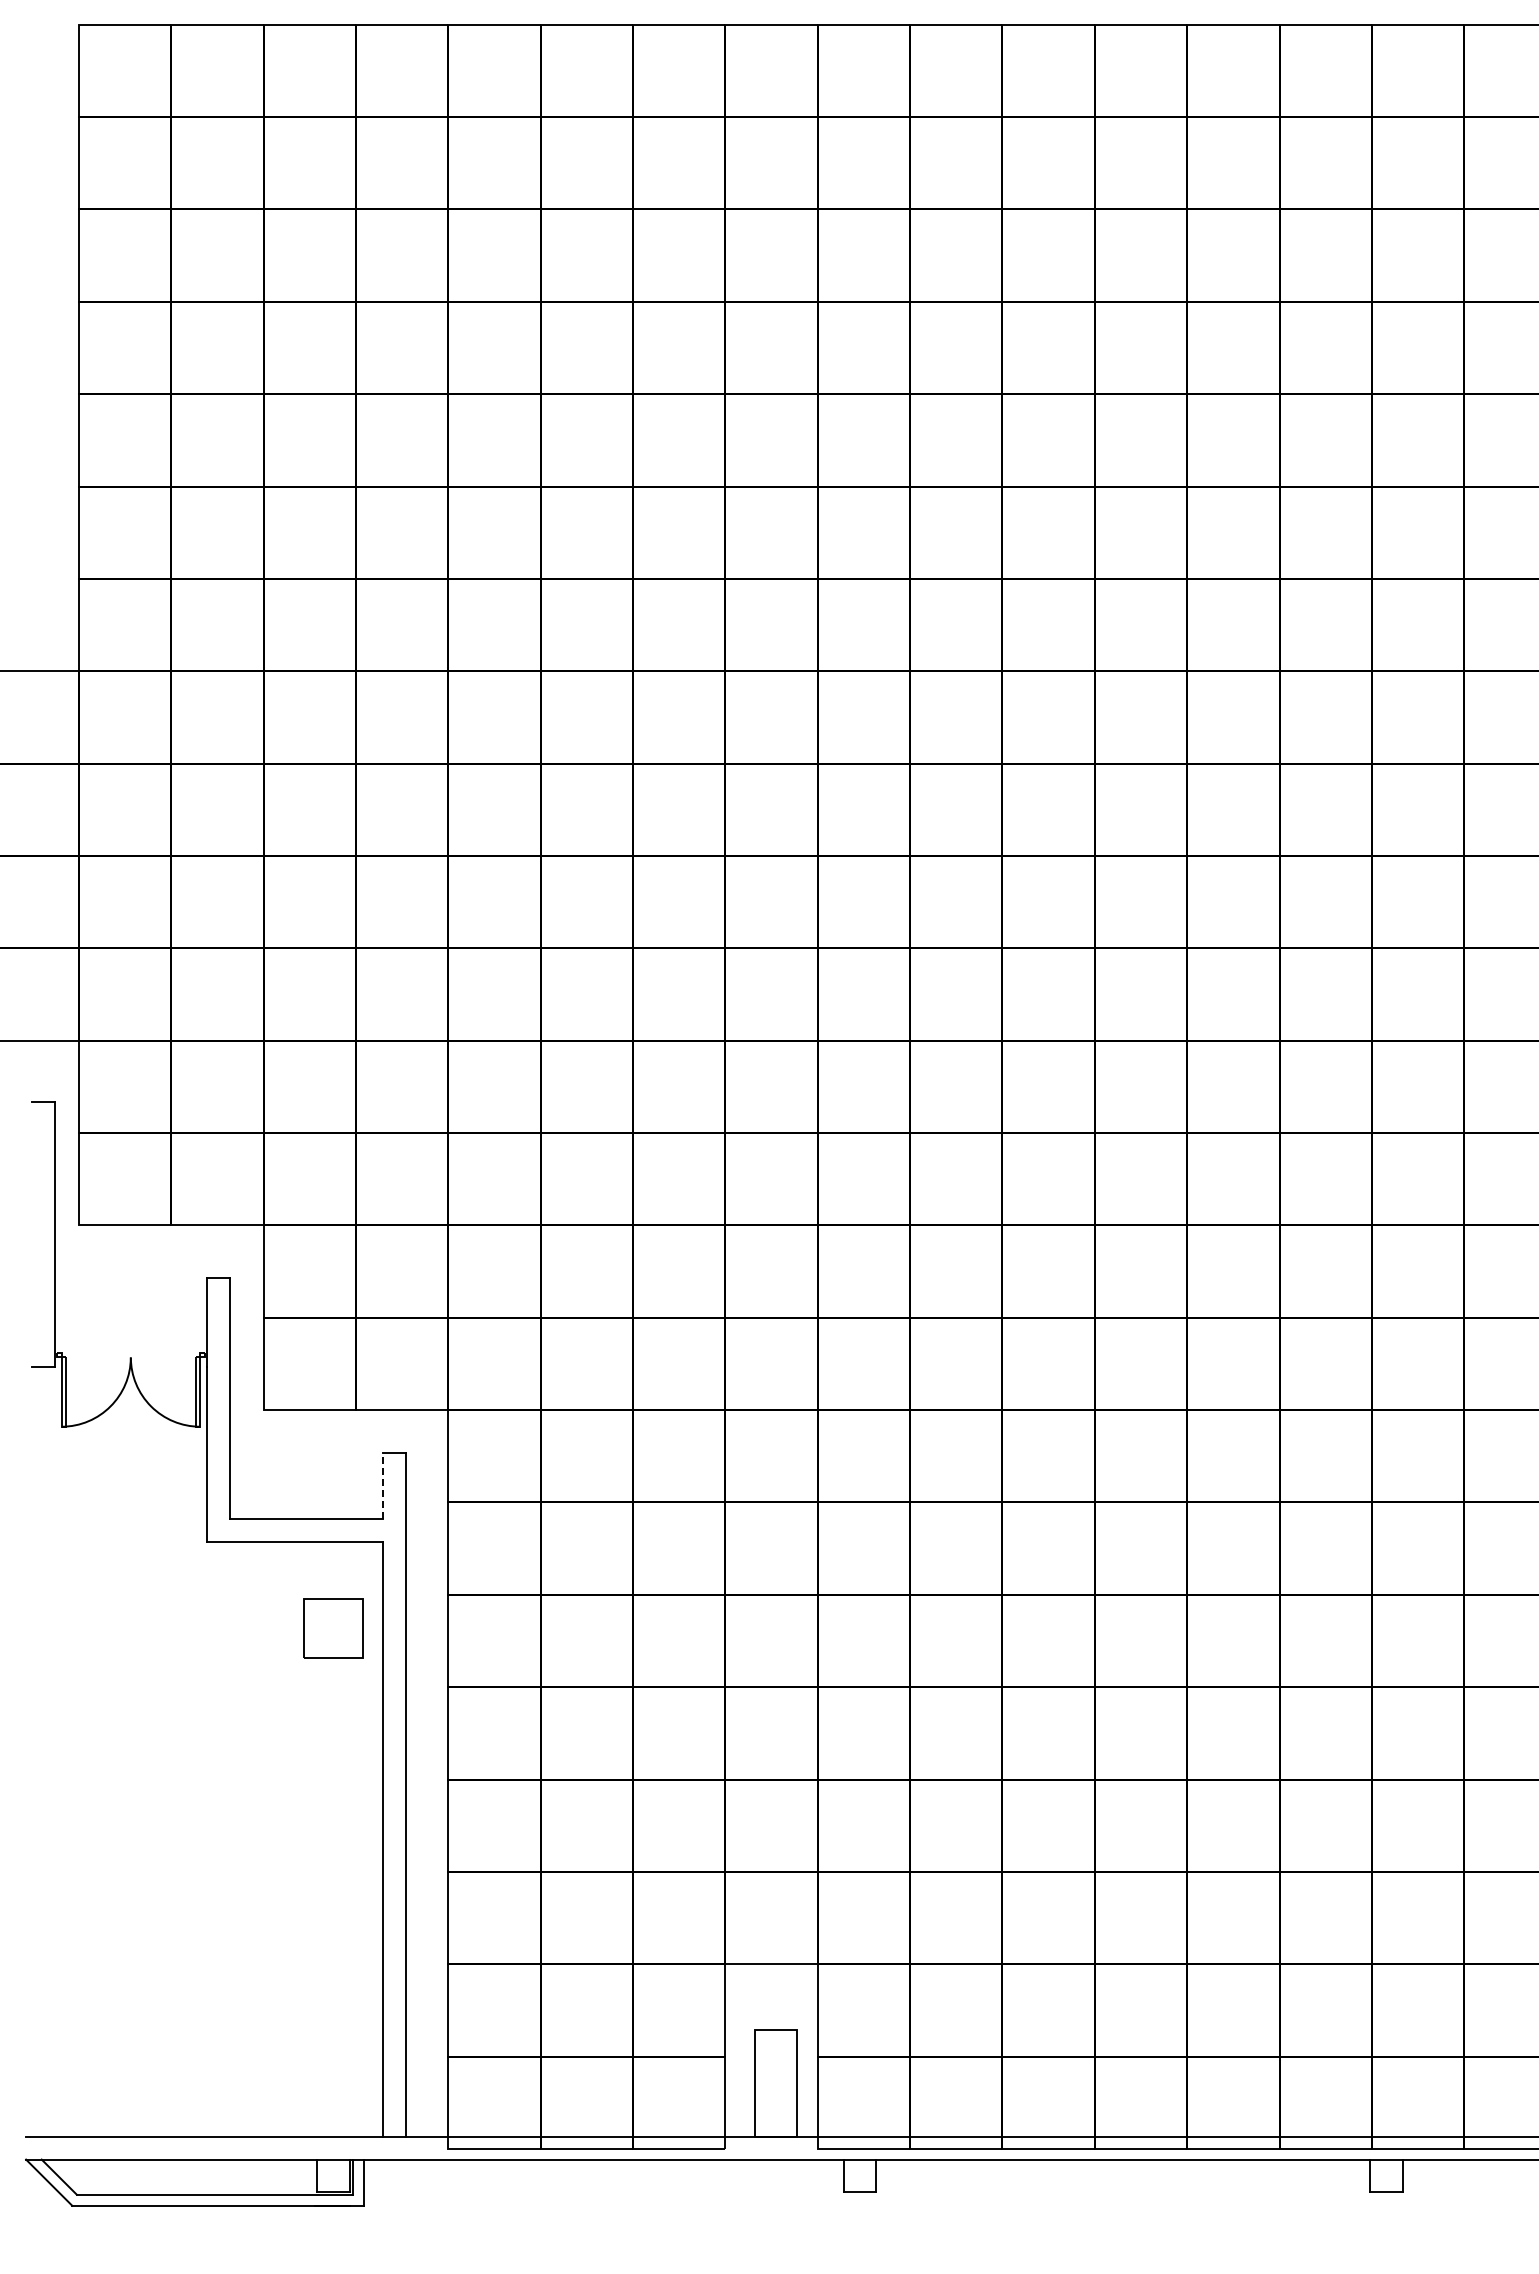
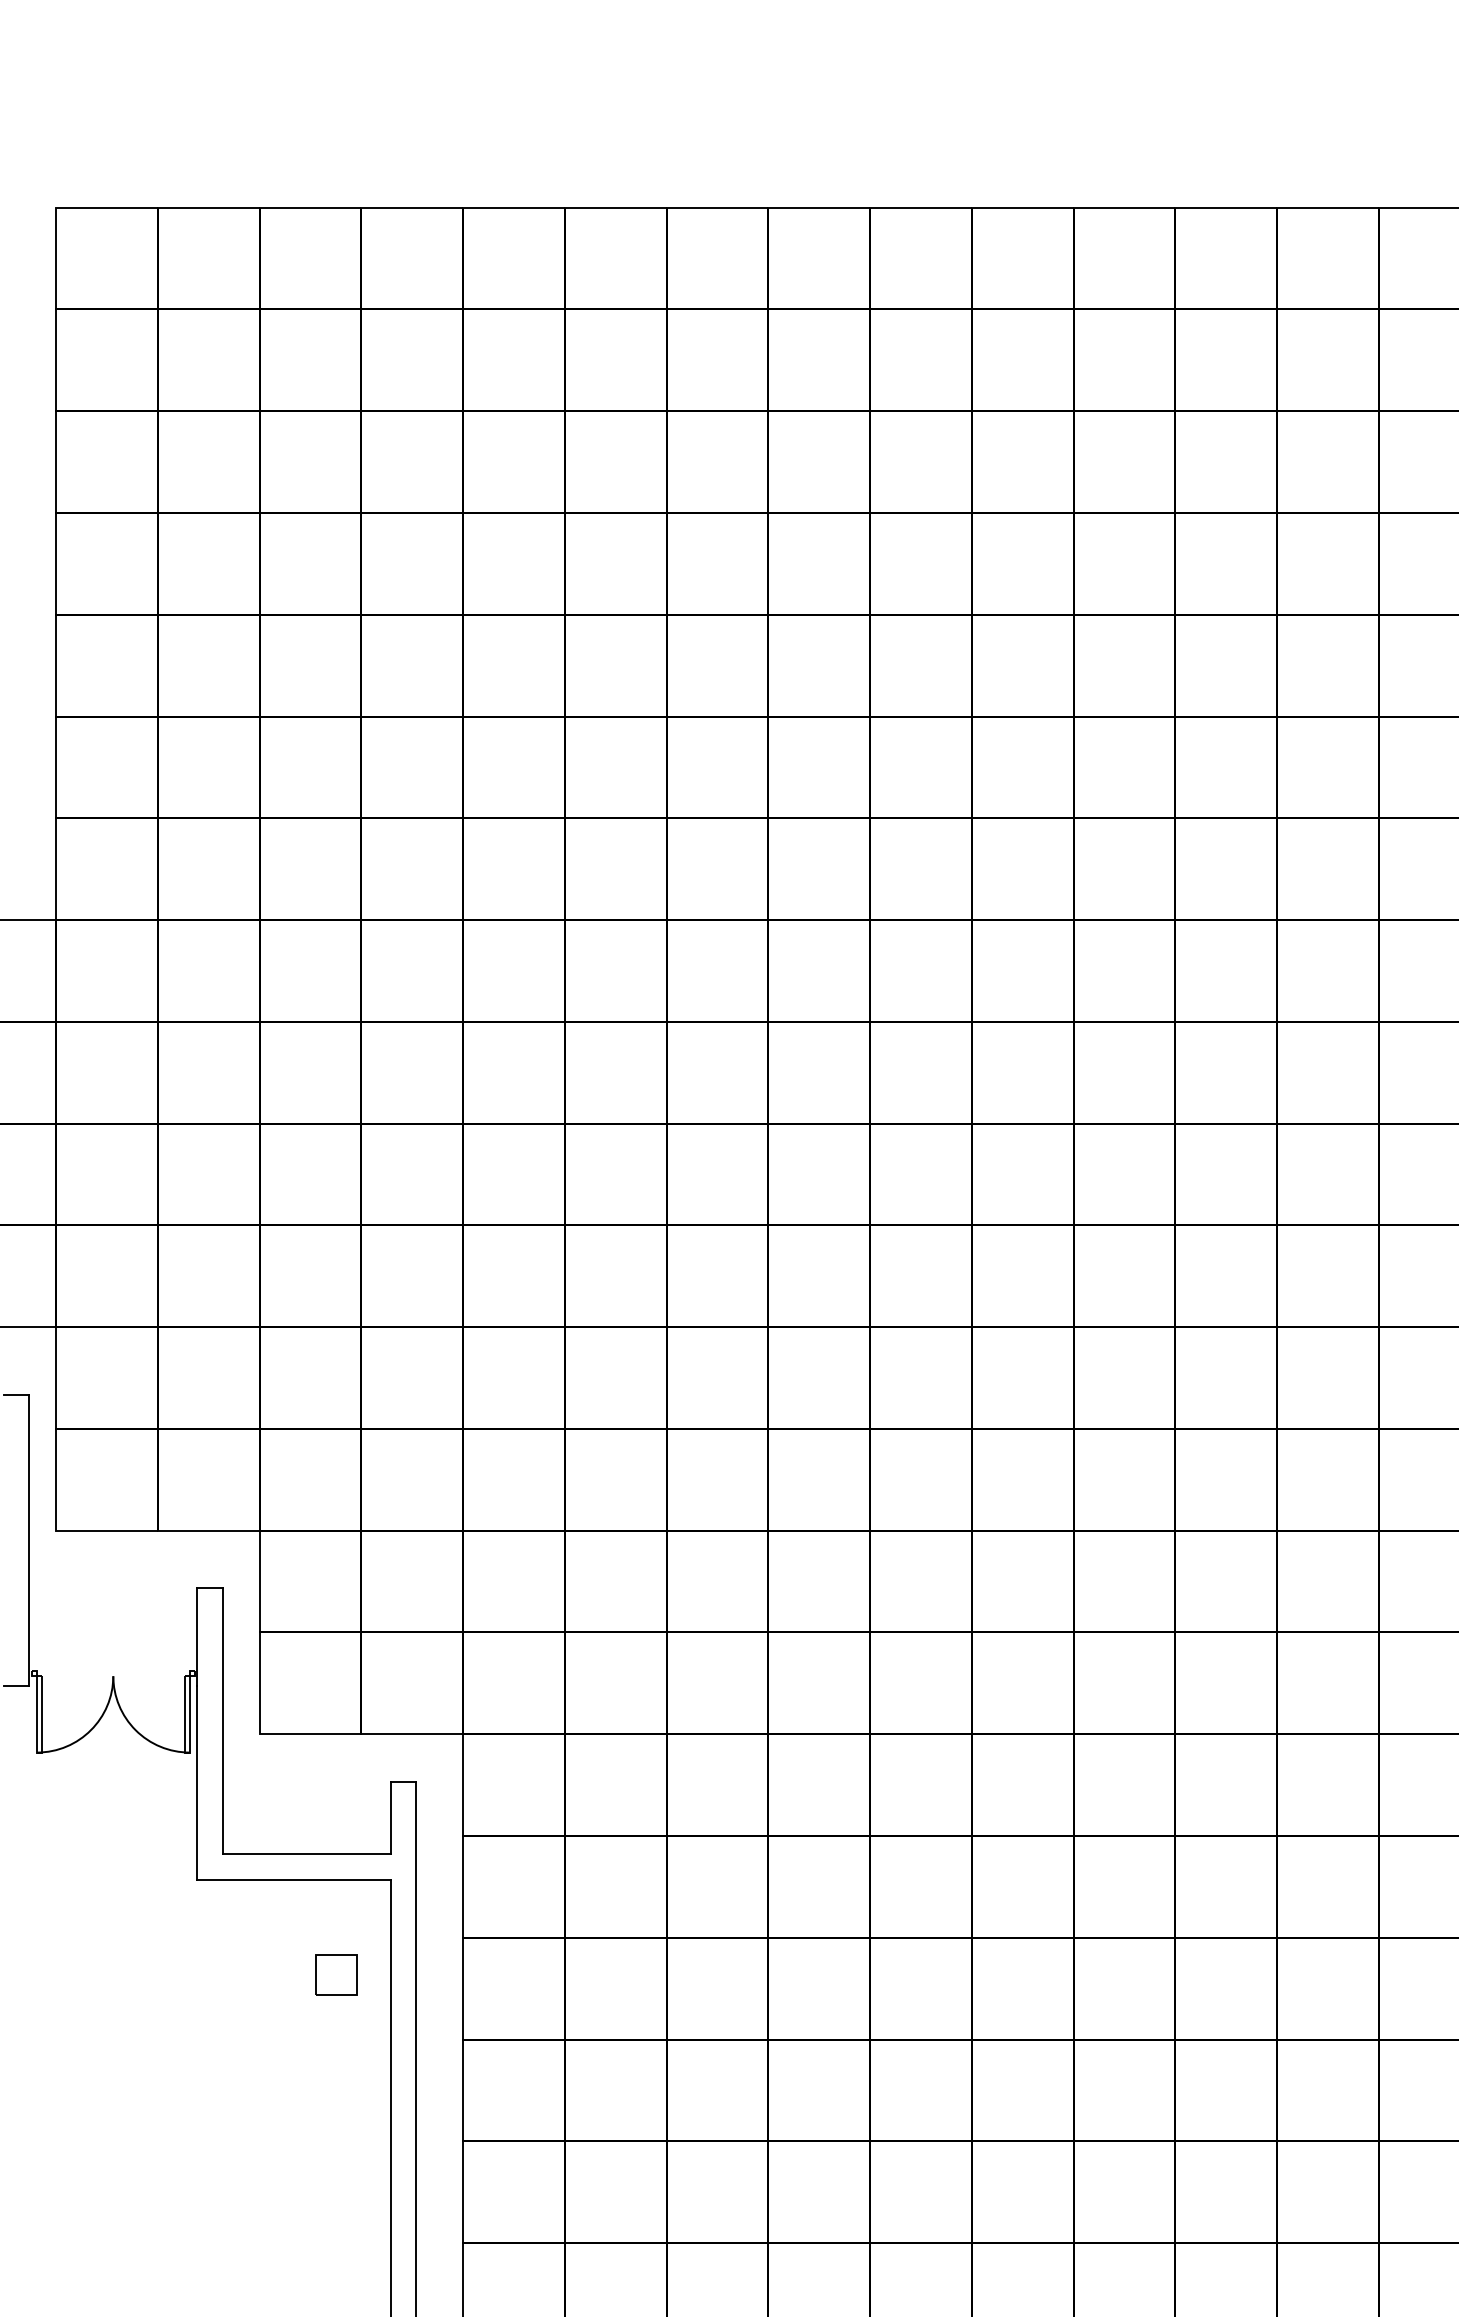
line: (382, 1485) -> (390, 1817), dashed -> solid
part: (333, 1628) -> (336, 1974), size x0.62

